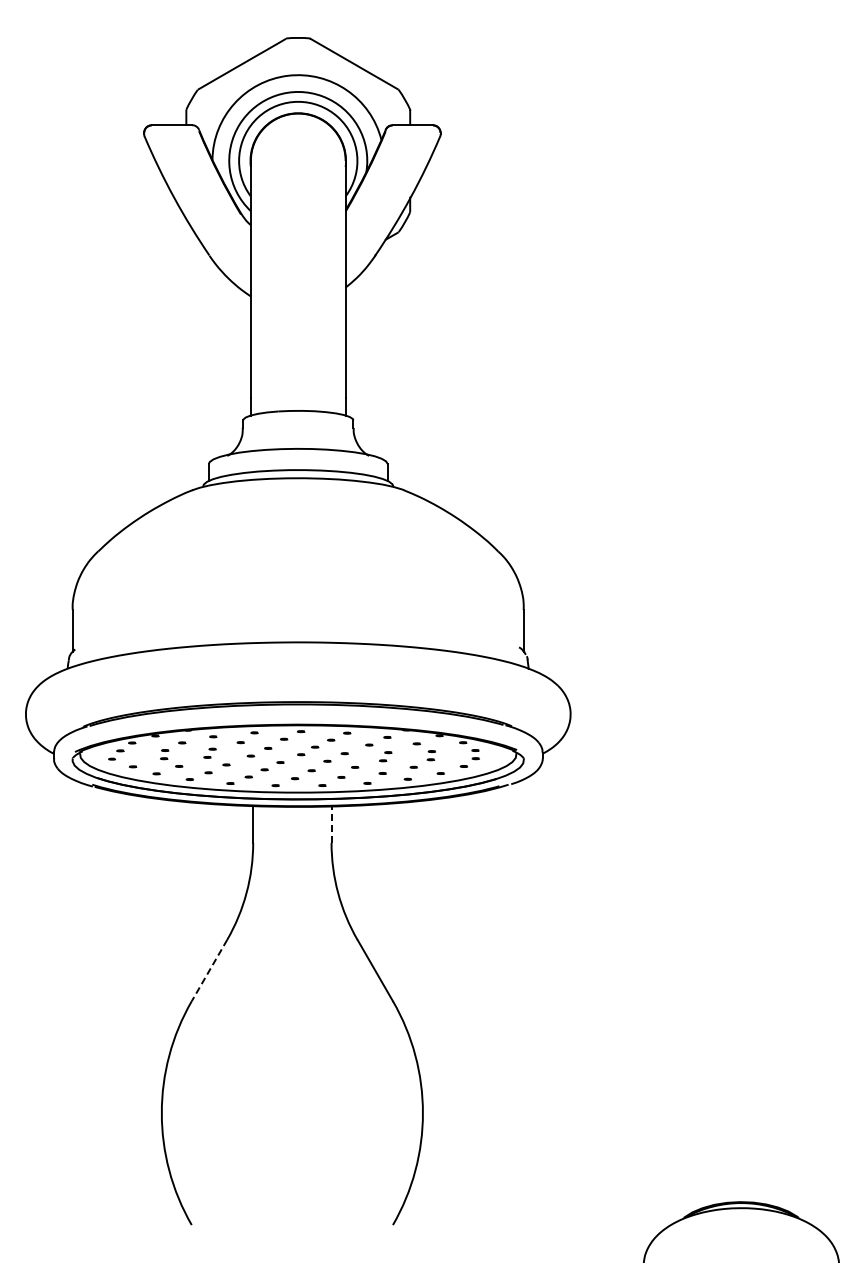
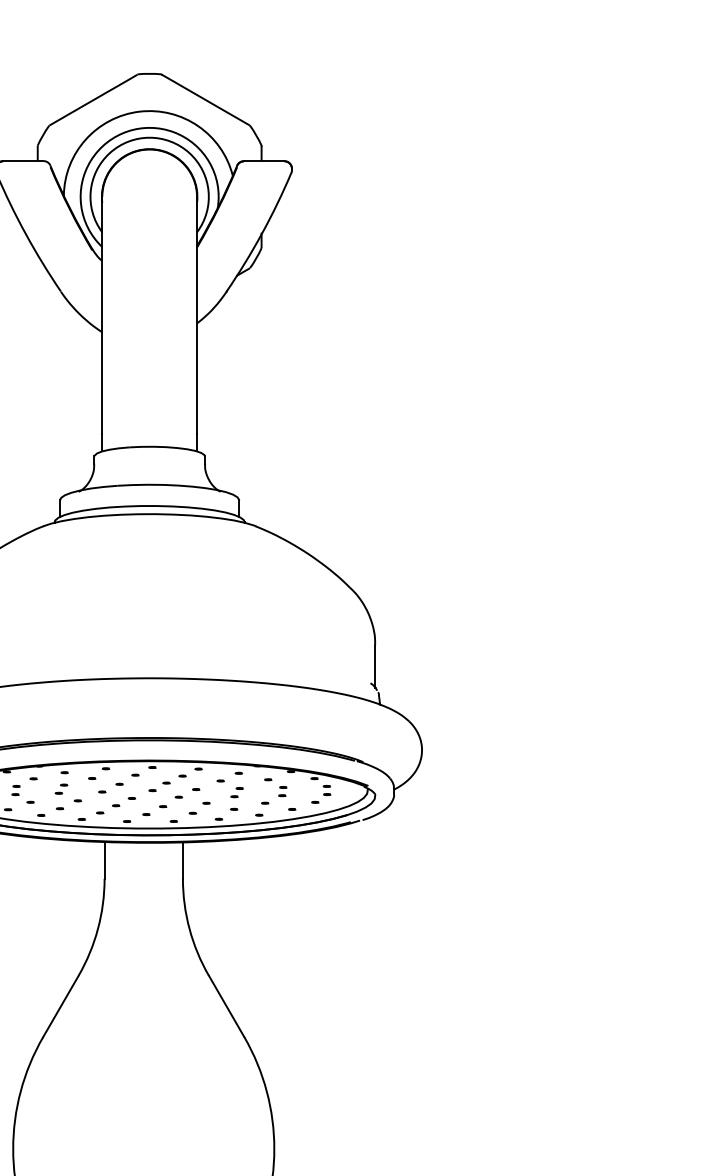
line: (331, 824) -> (182, 860), dashed -> solid
line: (209, 971) -> (60, 1007), dashed -> solid

